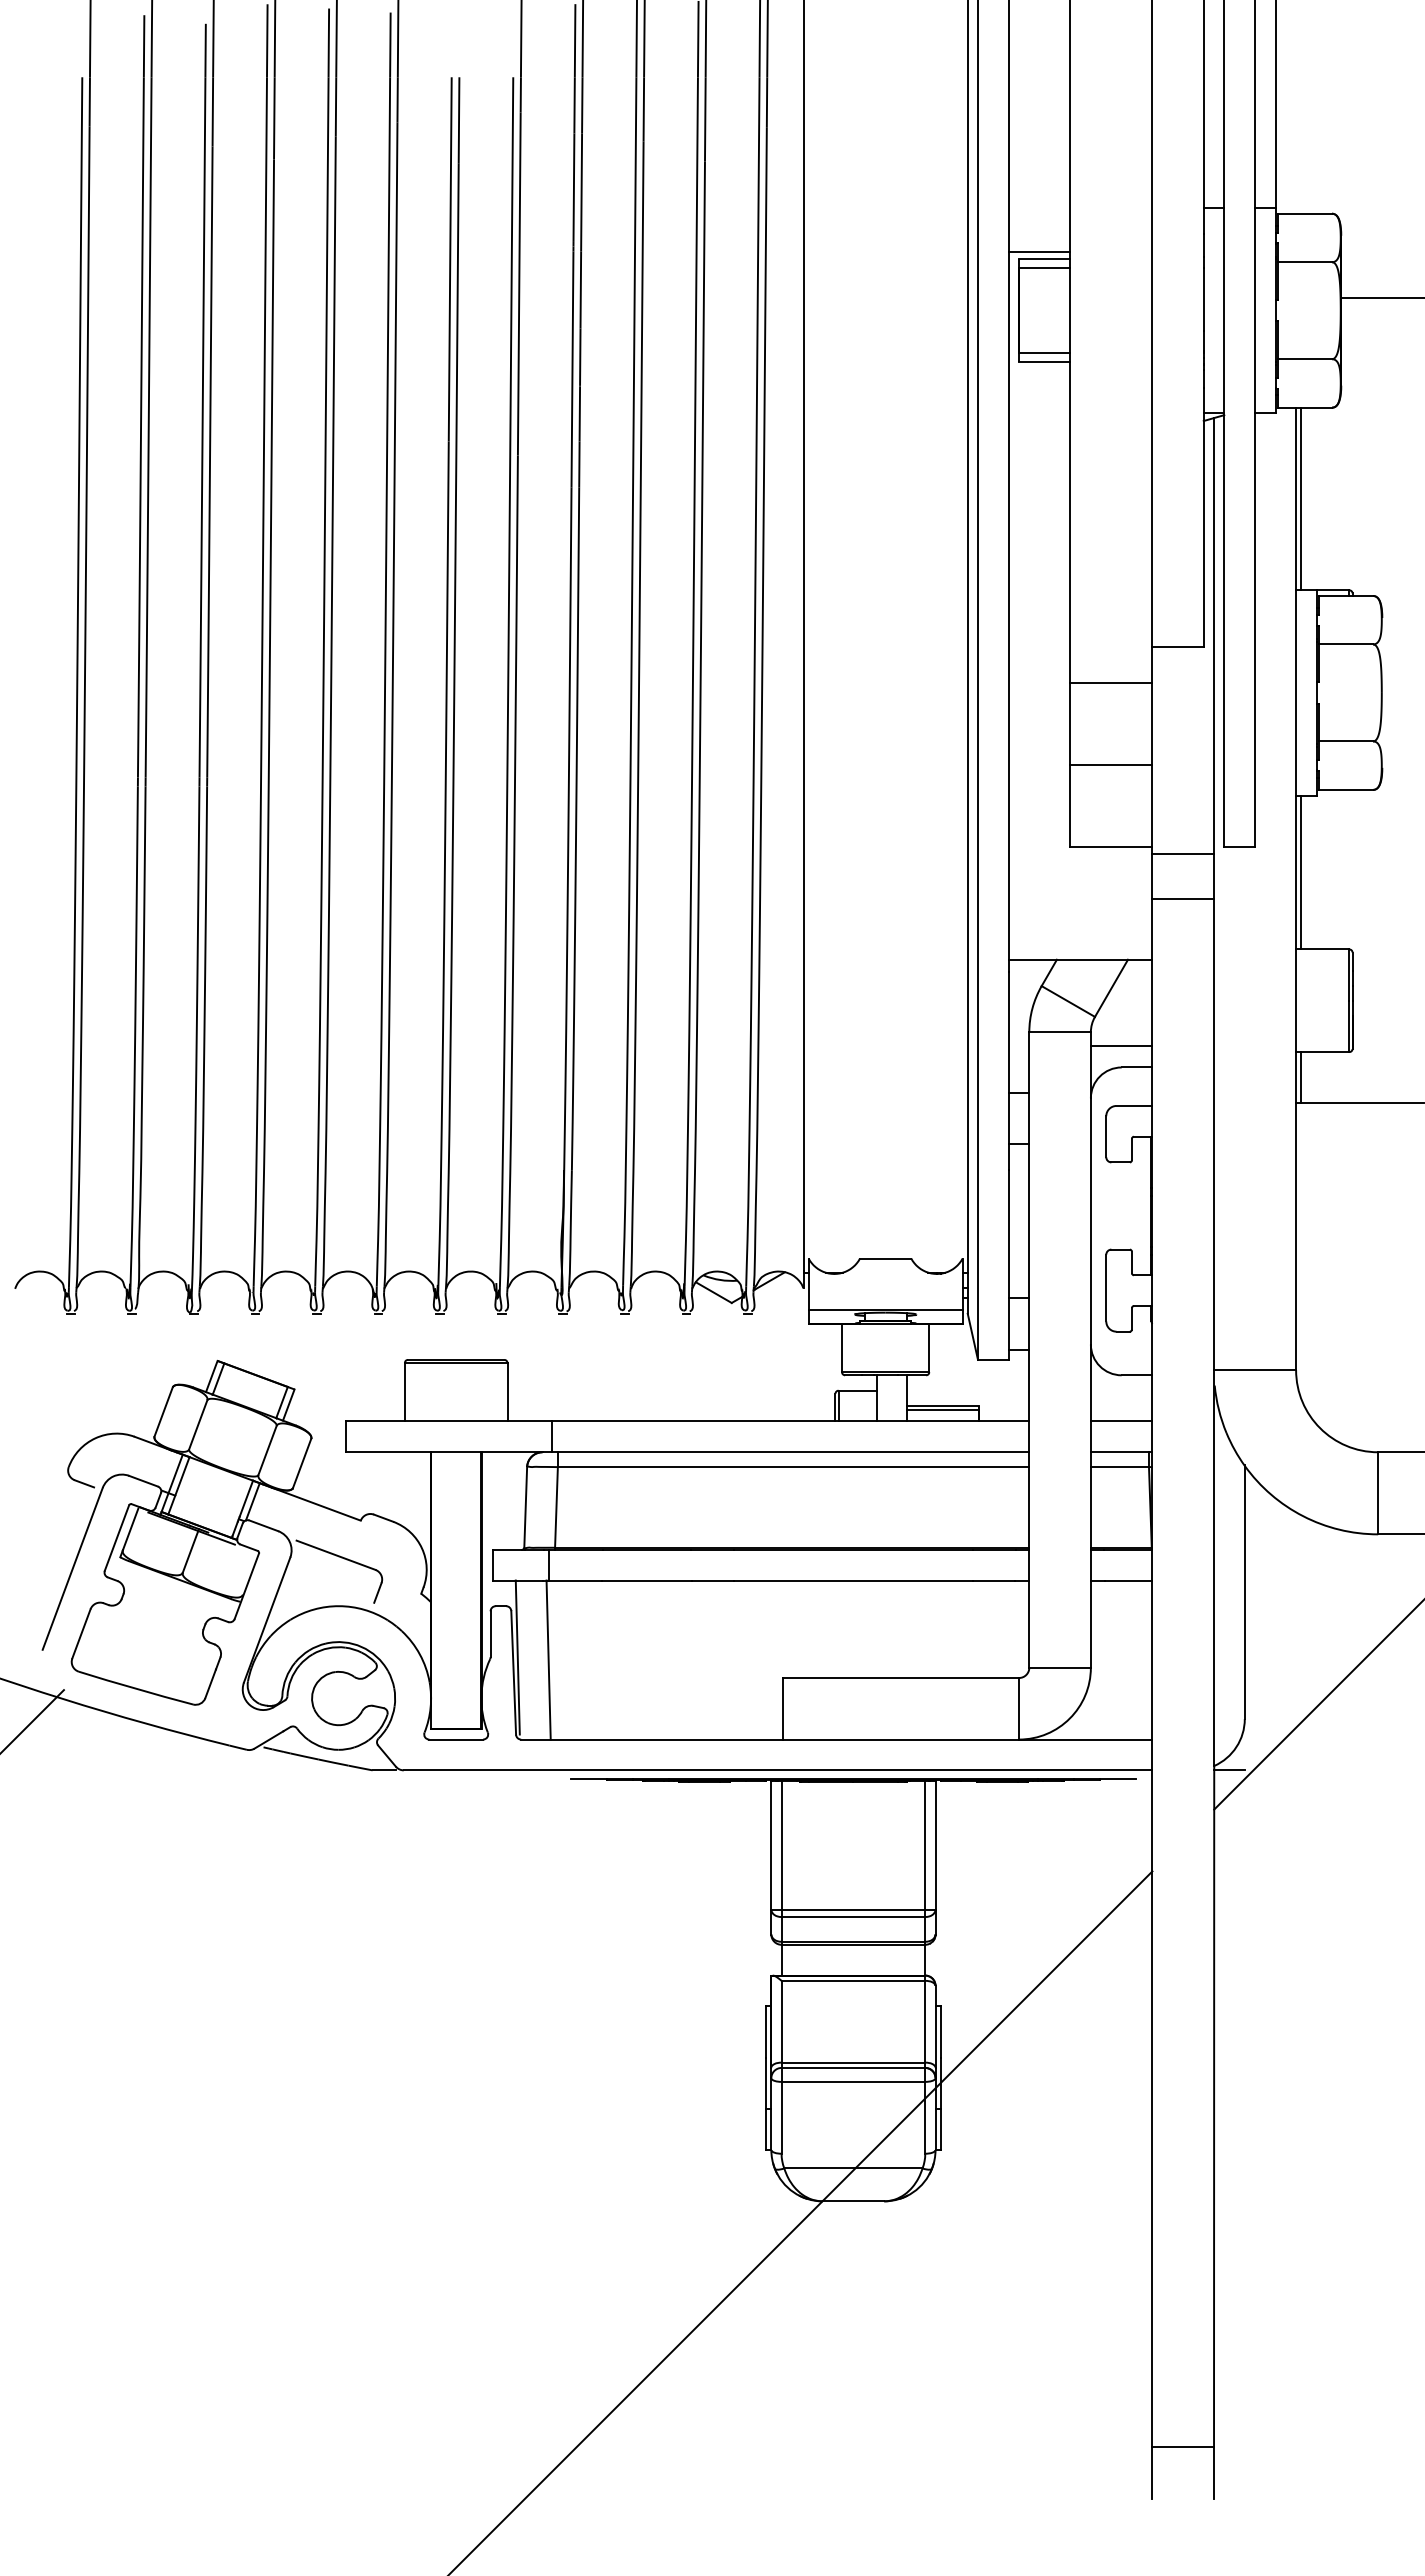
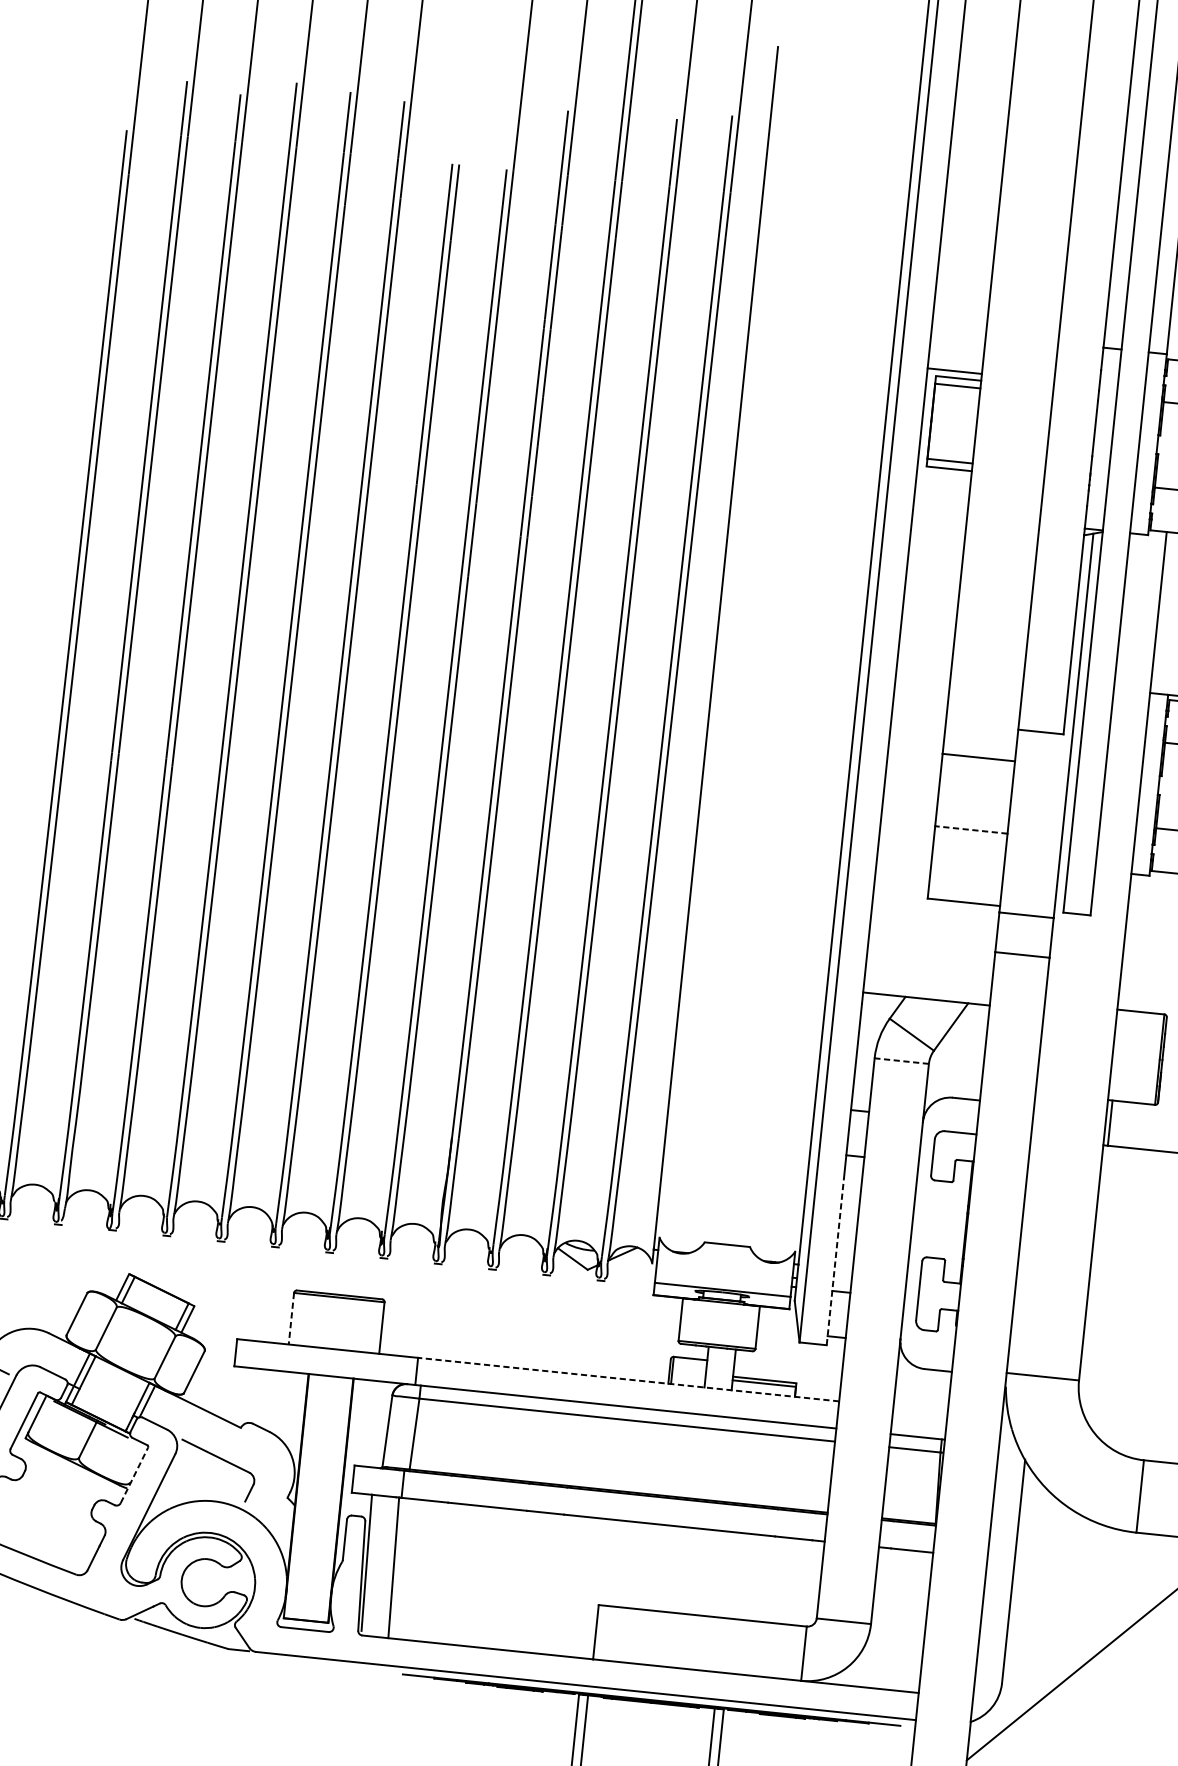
line: (1301, 498) -> (1163, 612), removed
line: (1110, 764) -> (970, 829), solid -> dashed
line: (1301, 872) -> (1129, 942), removed
line: (1060, 1032) -> (902, 1061), solid -> dashed
line: (1121, 1046) -> (954, 1079), removed
line: (1008, 1265) -> (835, 1261), solid -> dashed
line: (404, 1392) -> (291, 1318), solid -> dashed
line: (790, 1421) -> (628, 1379), solid -> dashed
line: (1121, 1421) -> (920, 1409), removed
line: (246, 1586) -> (134, 1475), solid -> dashed
line: (1229, 1770) -> (983, 1727), removed

